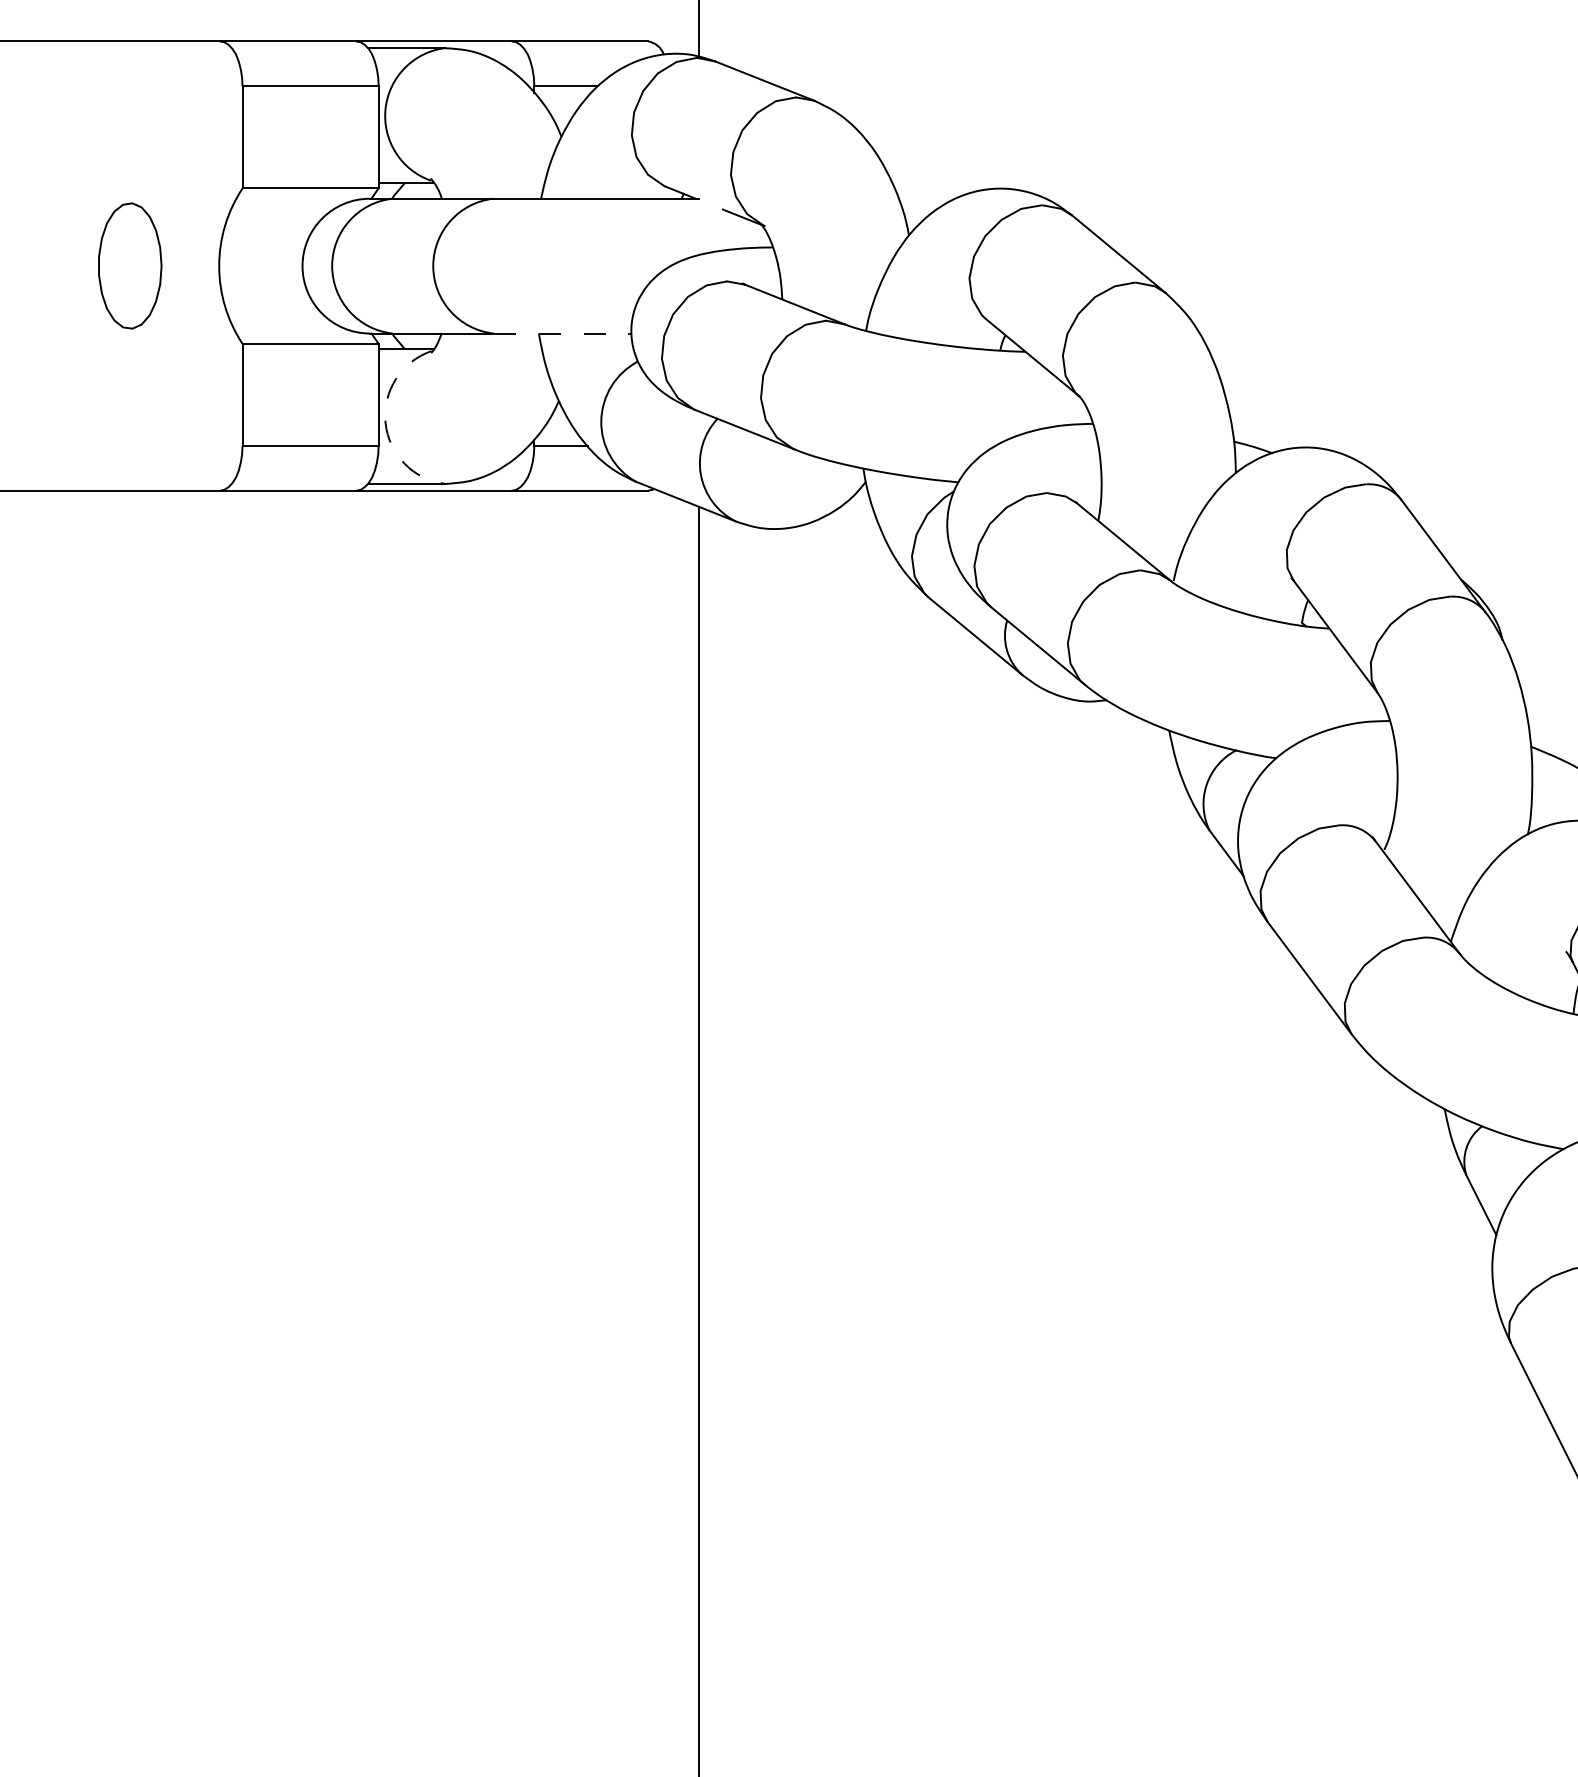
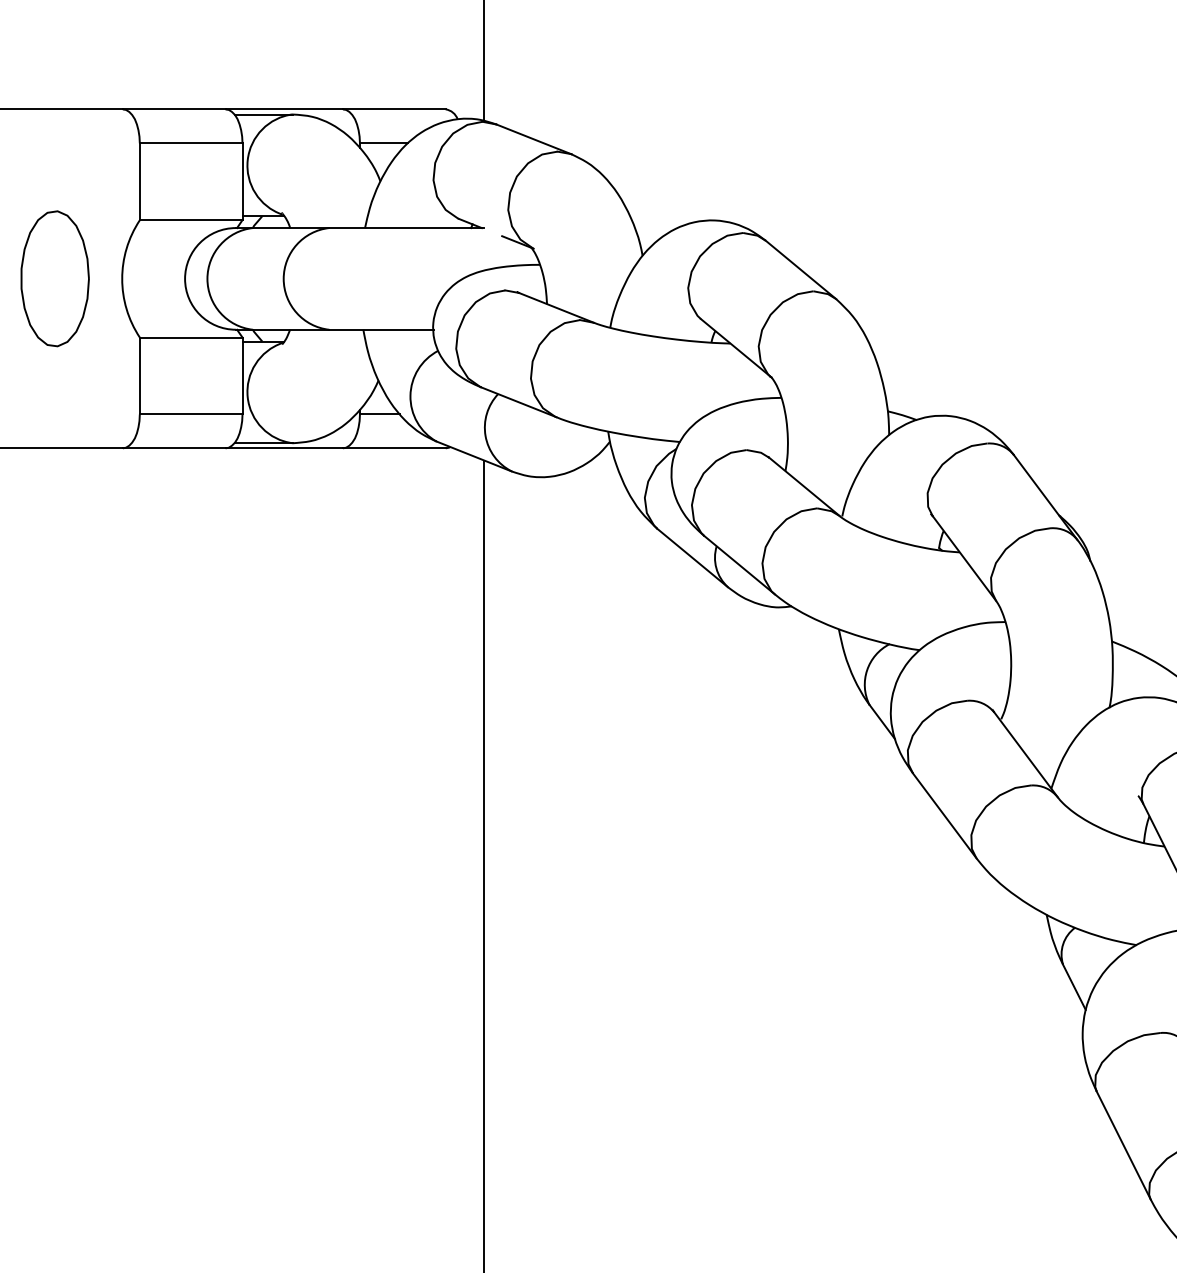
part: (129, 265) -> (54, 278), size x1.43
line: (563, 333) -> (381, 329), dashed -> solid
arc: (385, 423) -> (247, 397), dashed -> solid

